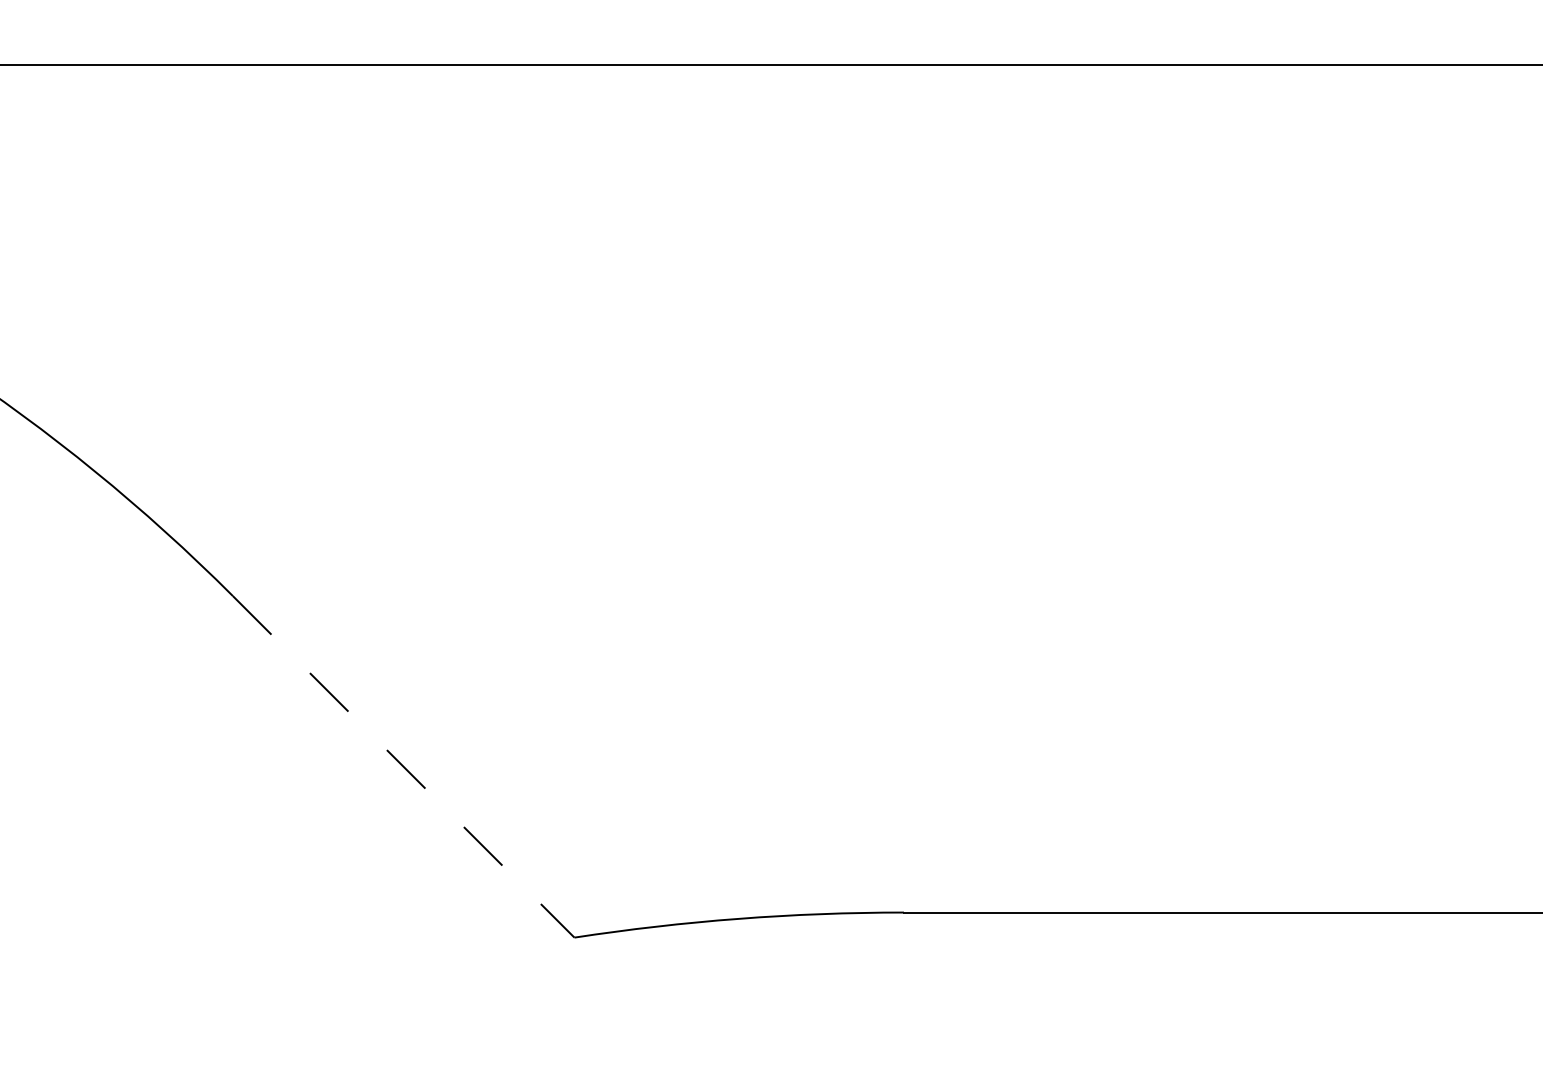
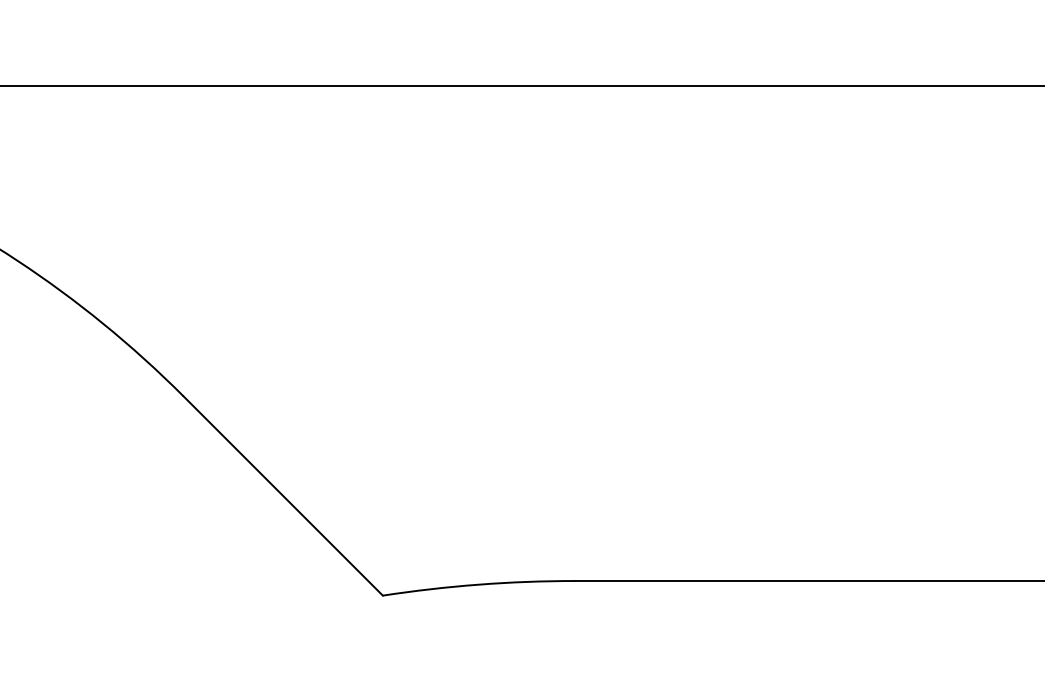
line: (404, 767) -> (283, 496), dashed -> solid

